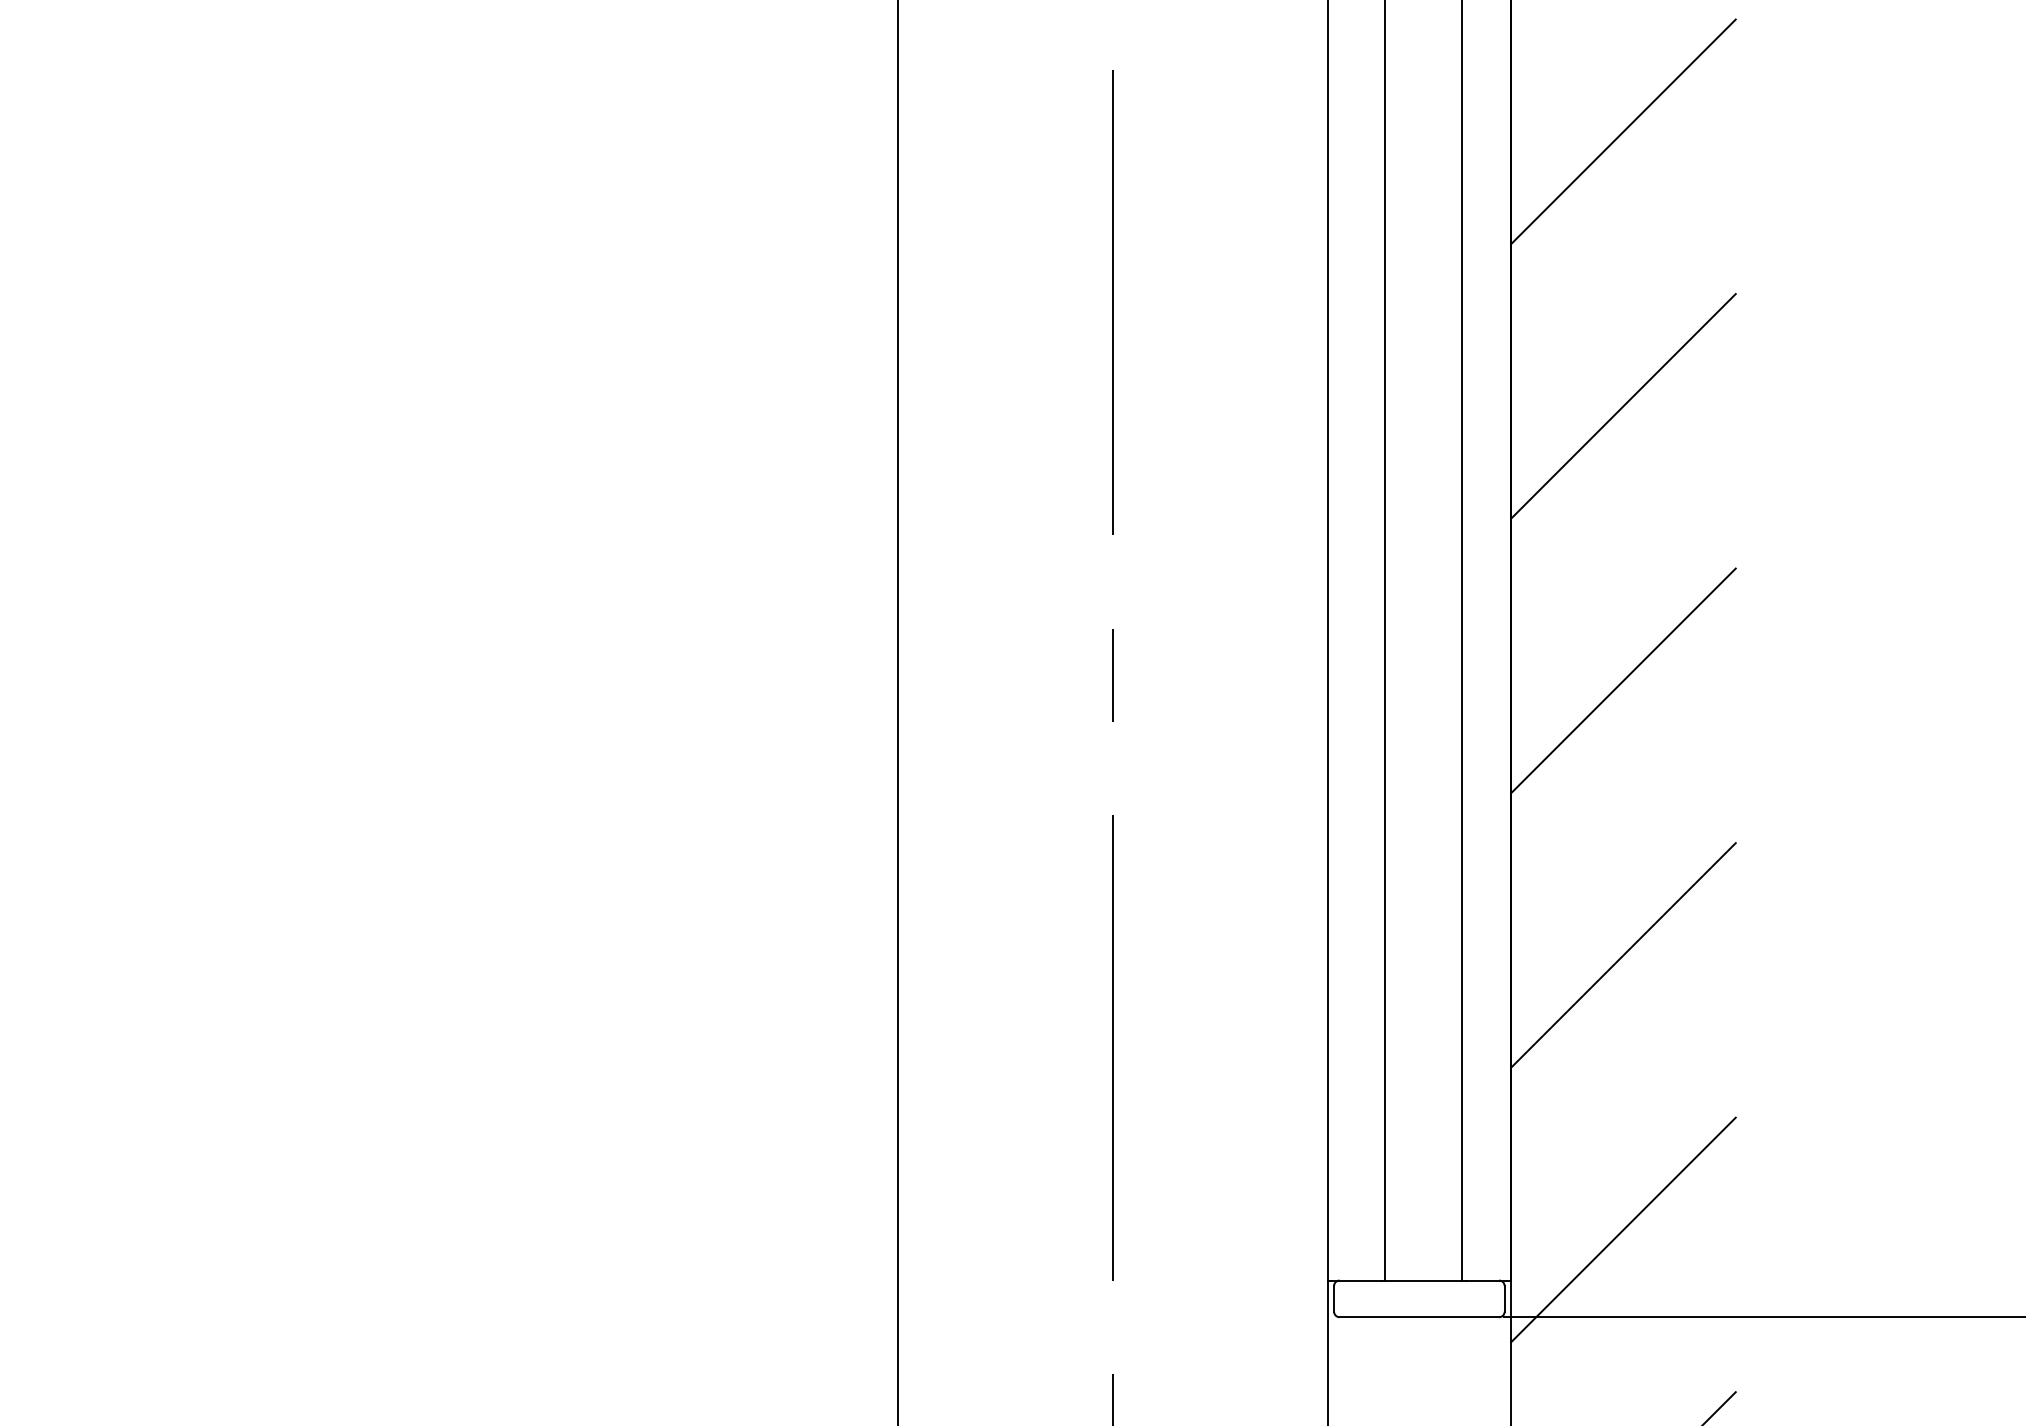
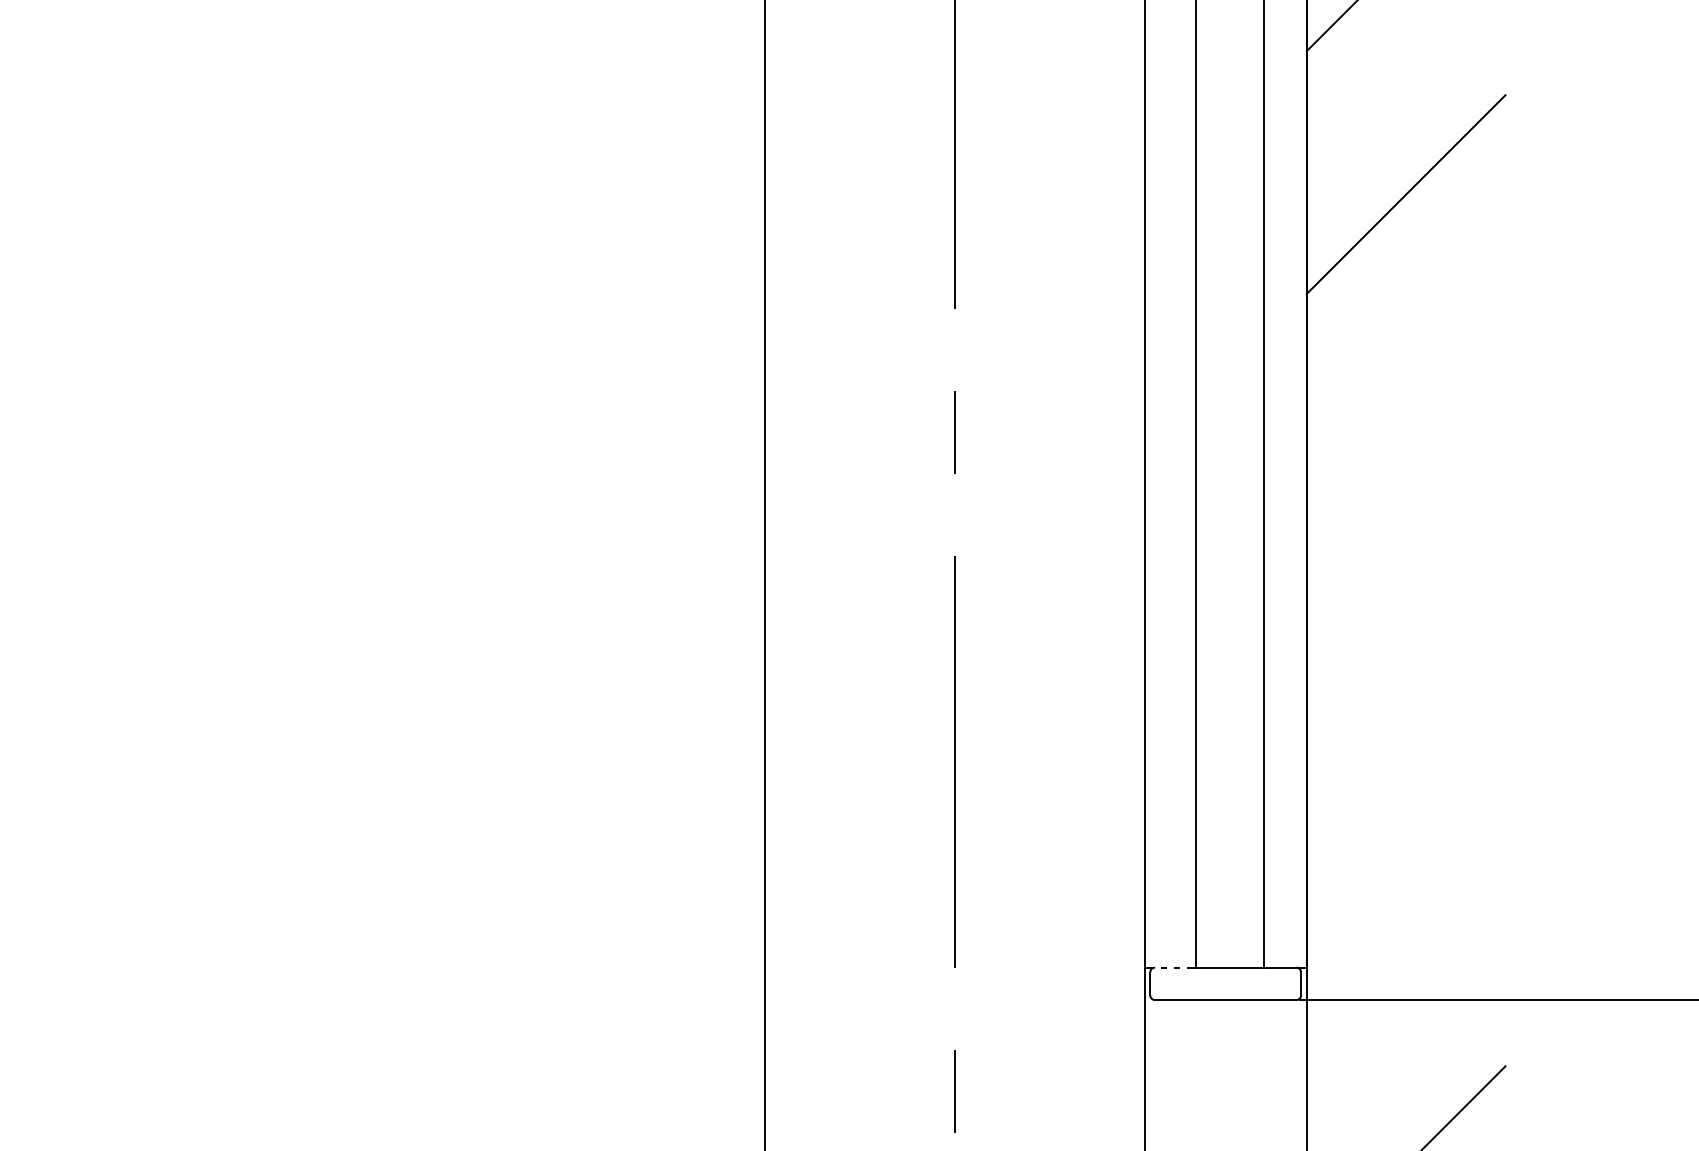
line: (1623, 680) -> (1406, 437), removed
line: (1623, 955) -> (1406, 680), removed
line: (1623, 1229) -> (1406, 922), removed
line: (1357, 1280) -> (1170, 967), solid -> dashed

